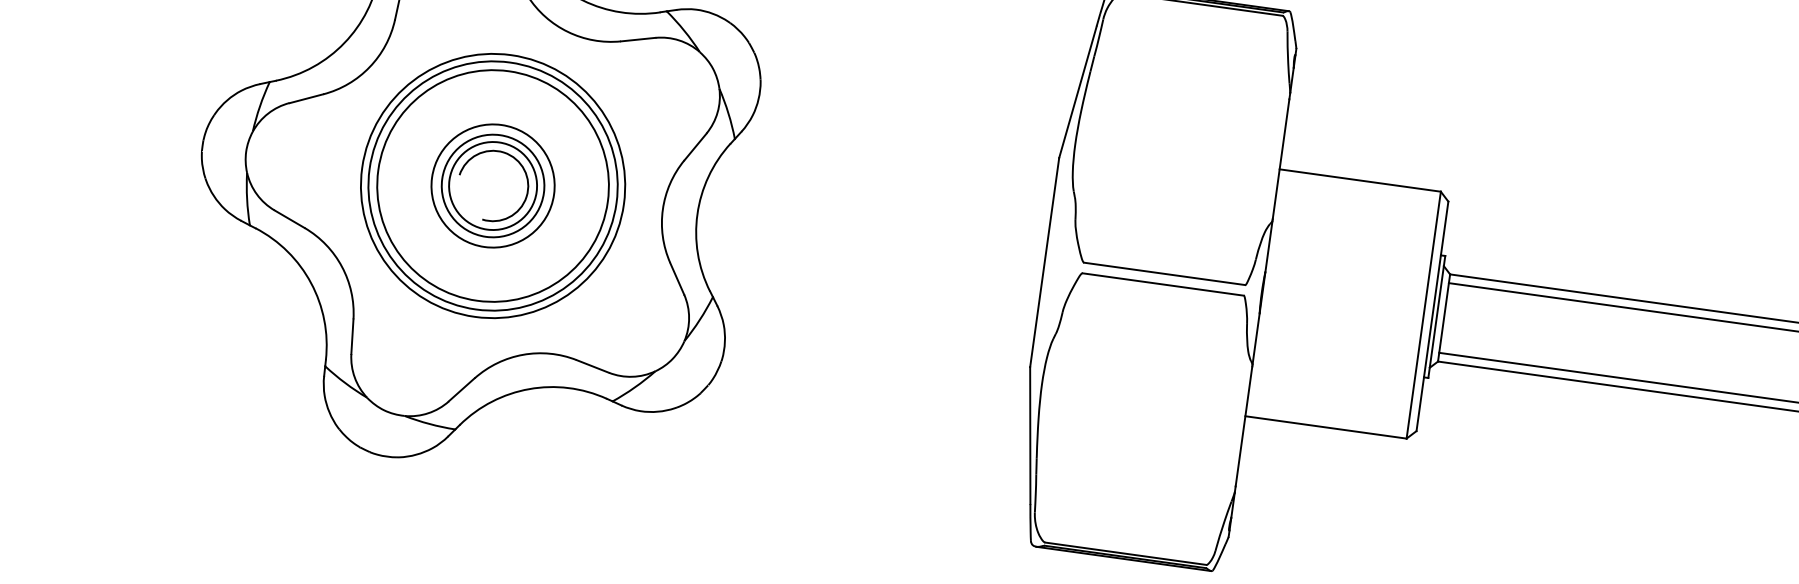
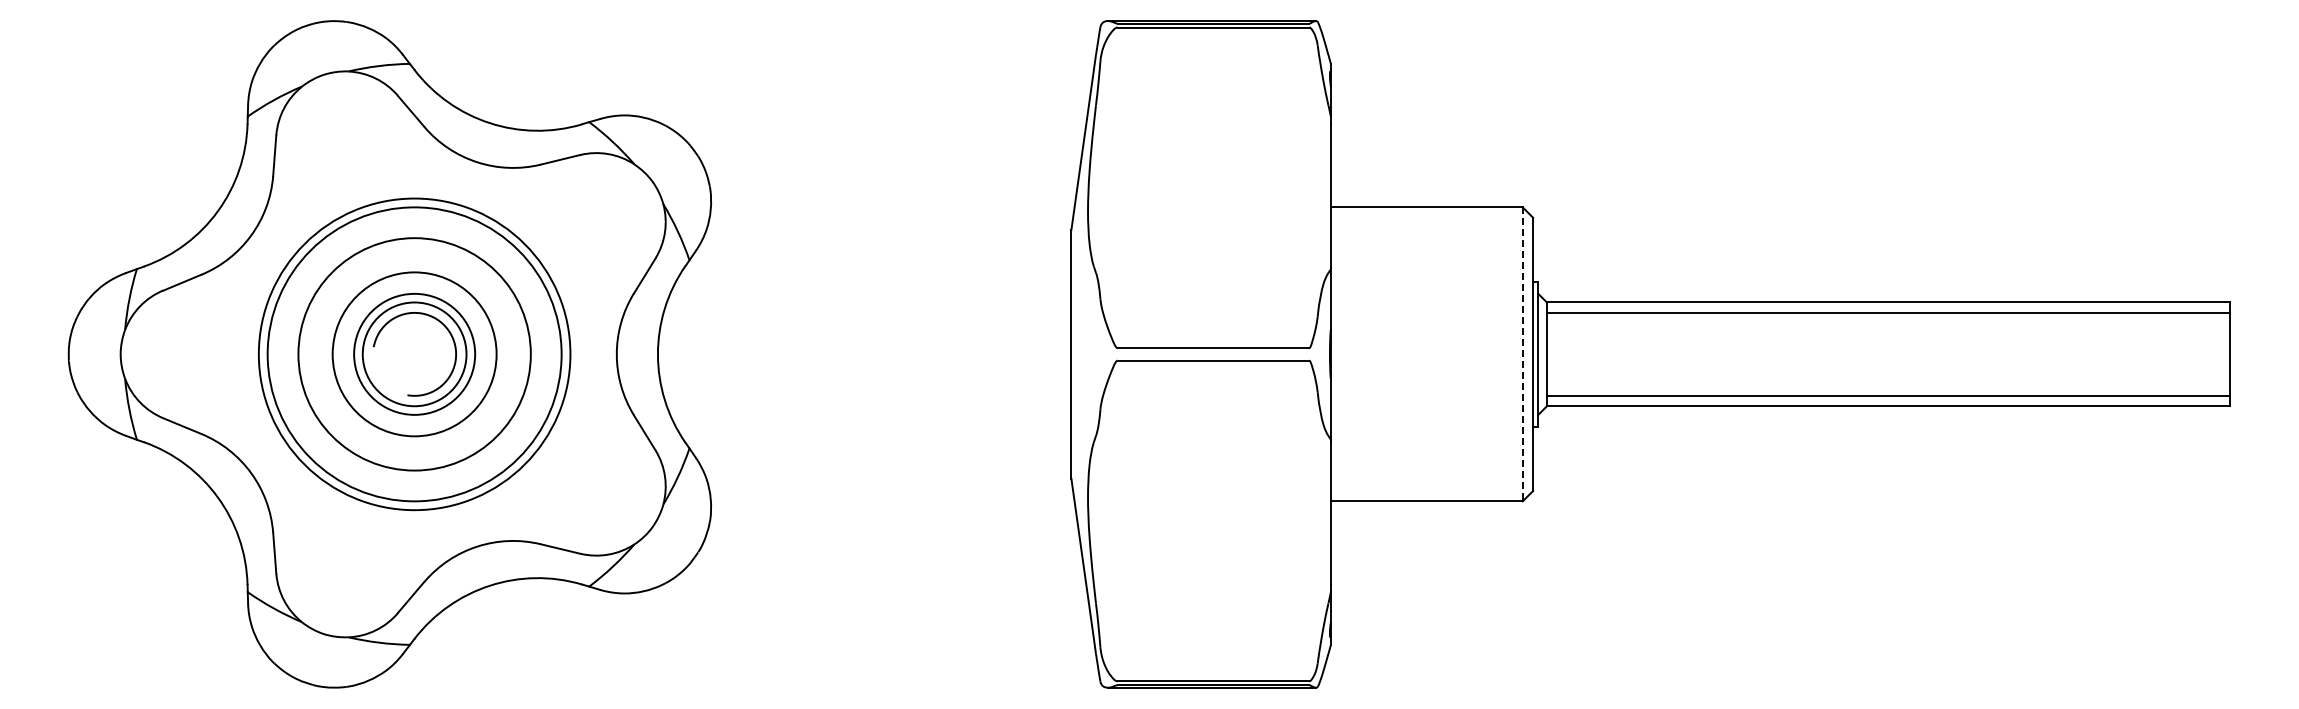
circle: (493, 185) -> (414, 353), size x0.6
circle: (492, 186) -> (414, 354), size x1.6
line: (1423, 315) -> (1522, 354), solid -> dashed

